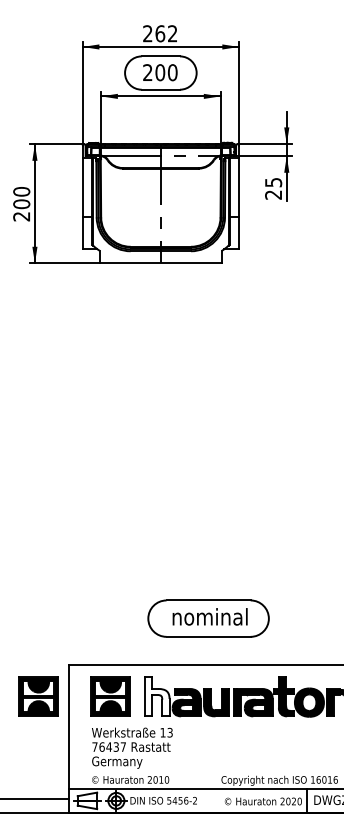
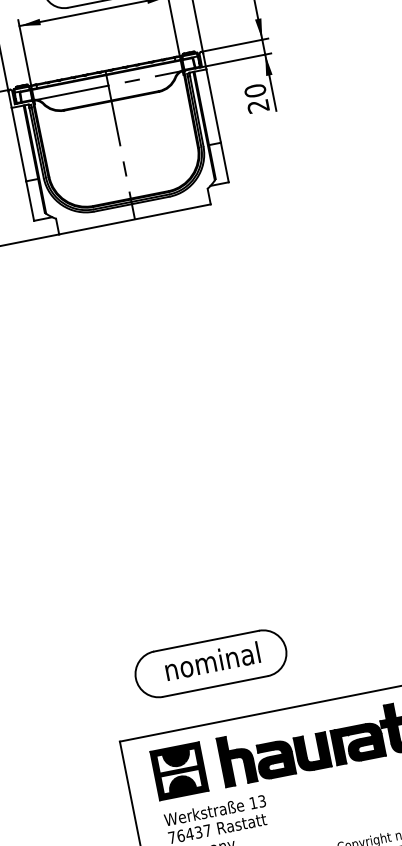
text: (273, 182) -> (255, 90), 25 -> 20
part: (208, 618) -> (210, 663), moved
part: (38, 696) -> (89, 788), removed
fill: (156, 696) -> (236, 759), added

